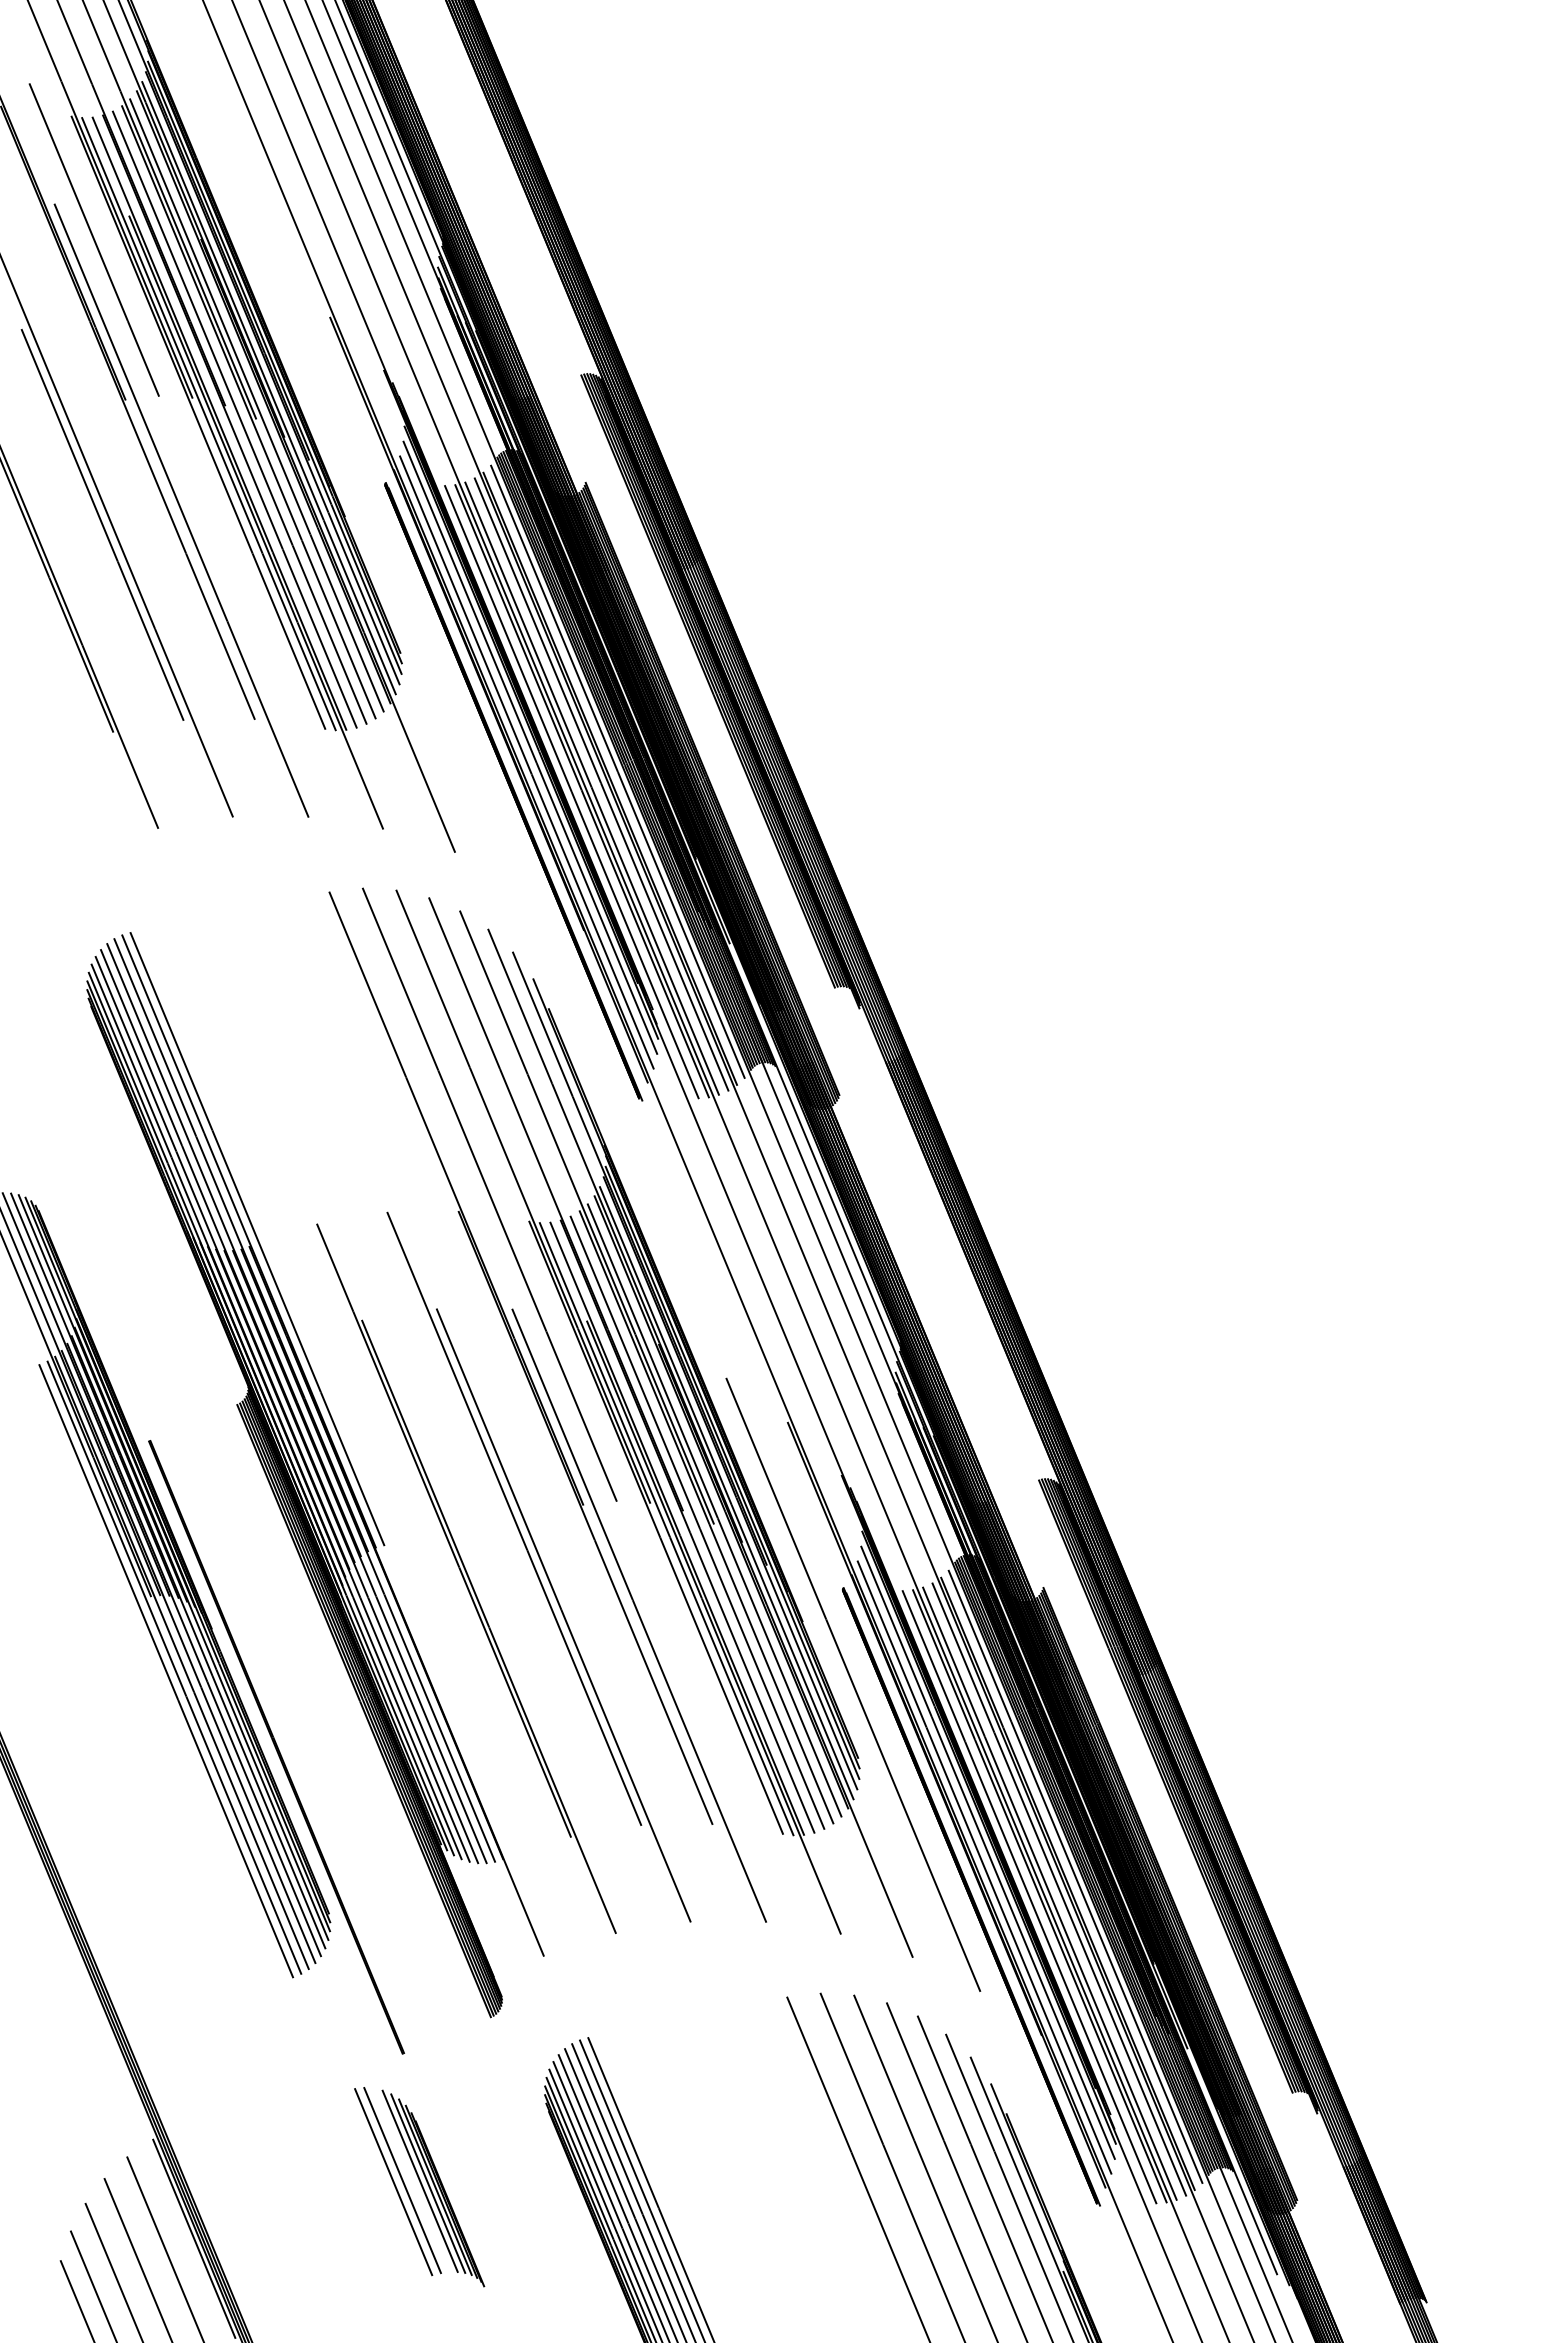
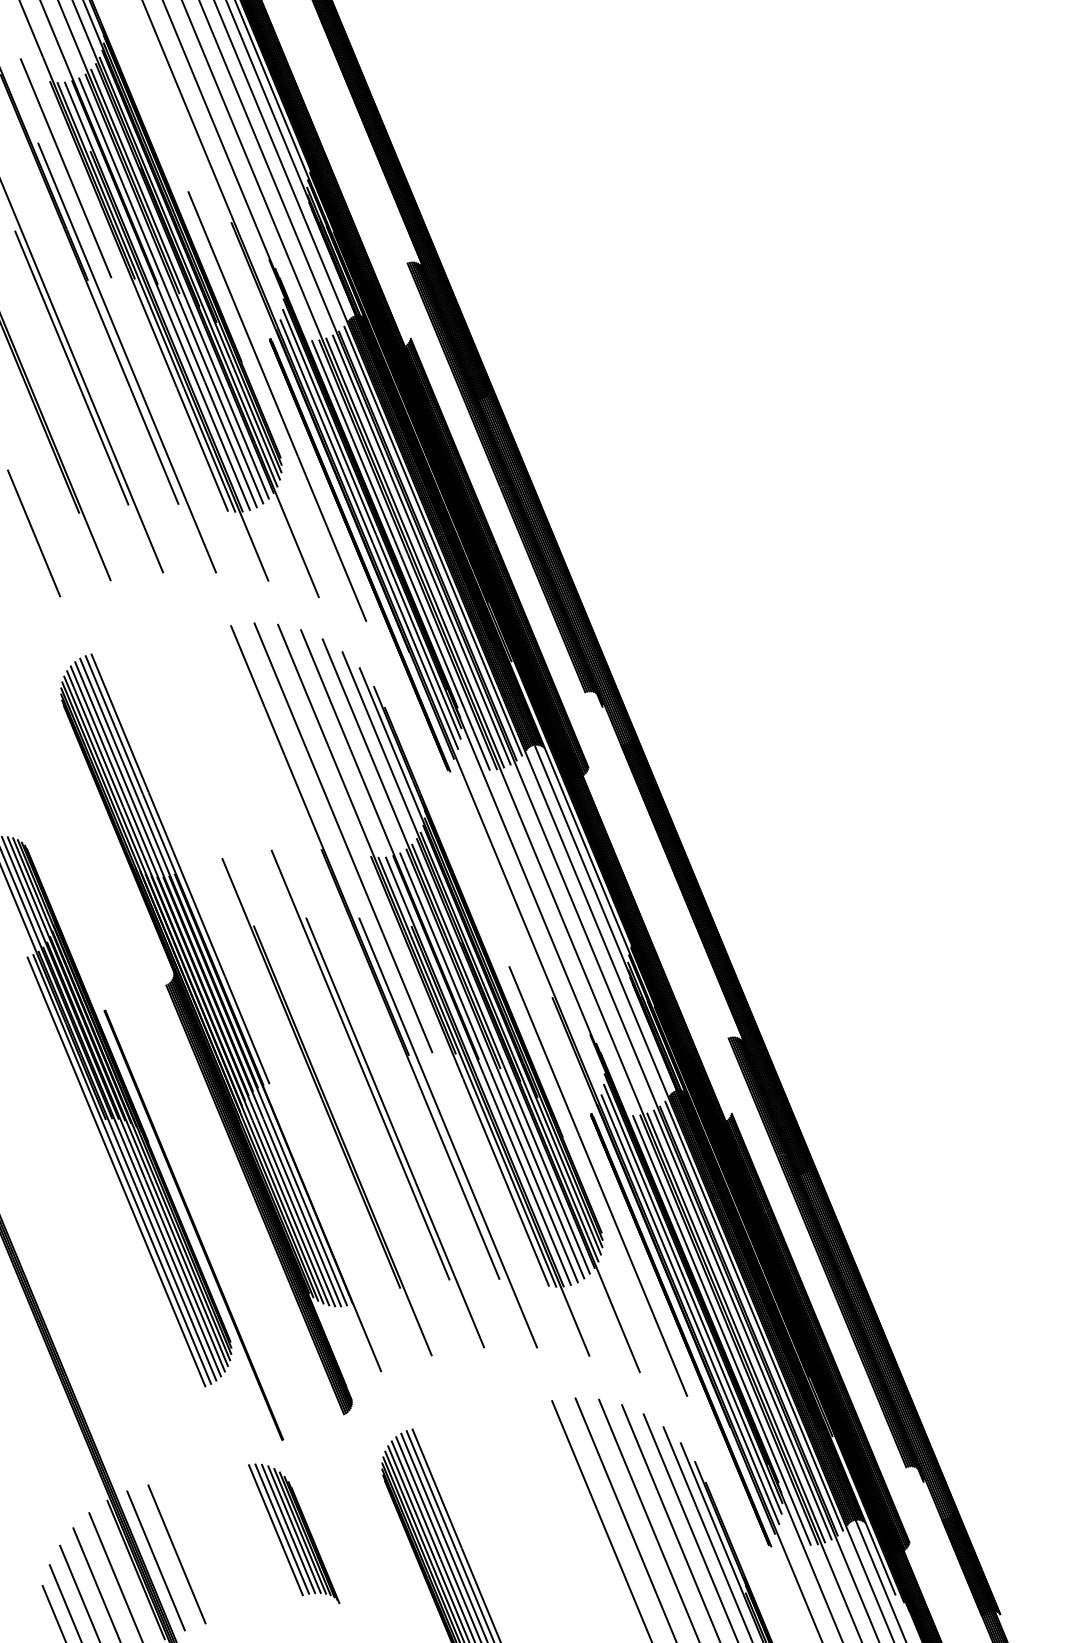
line: (395, 579) -> (277, 406), added
line: (48, 760) -> (33, 533), added
line: (411, 2179) -> (288, 1528), added
line: (252, 2216) -> (176, 1554), added
line: (222, 2225) -> (155, 1560), added

